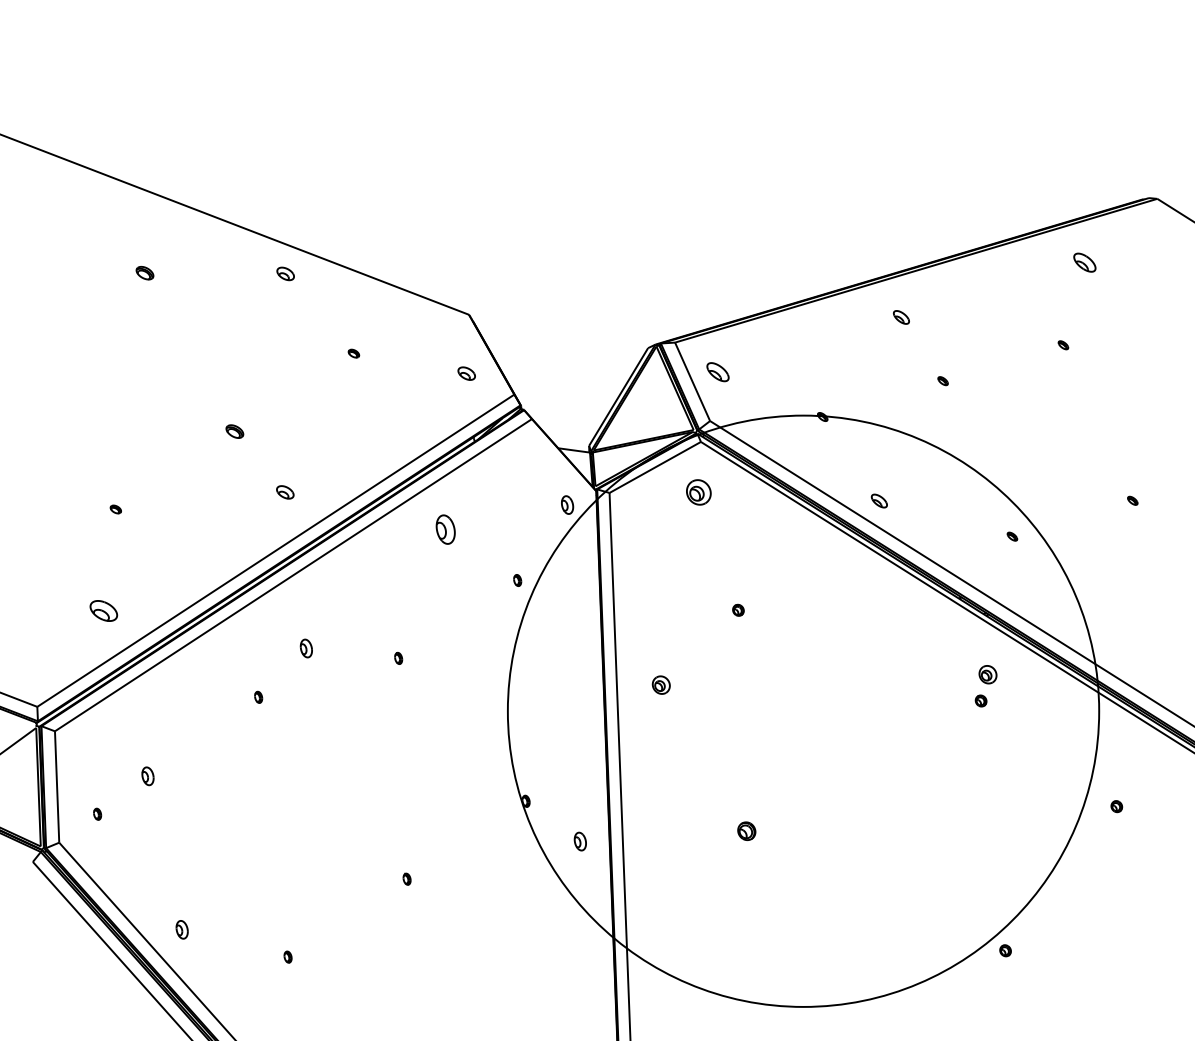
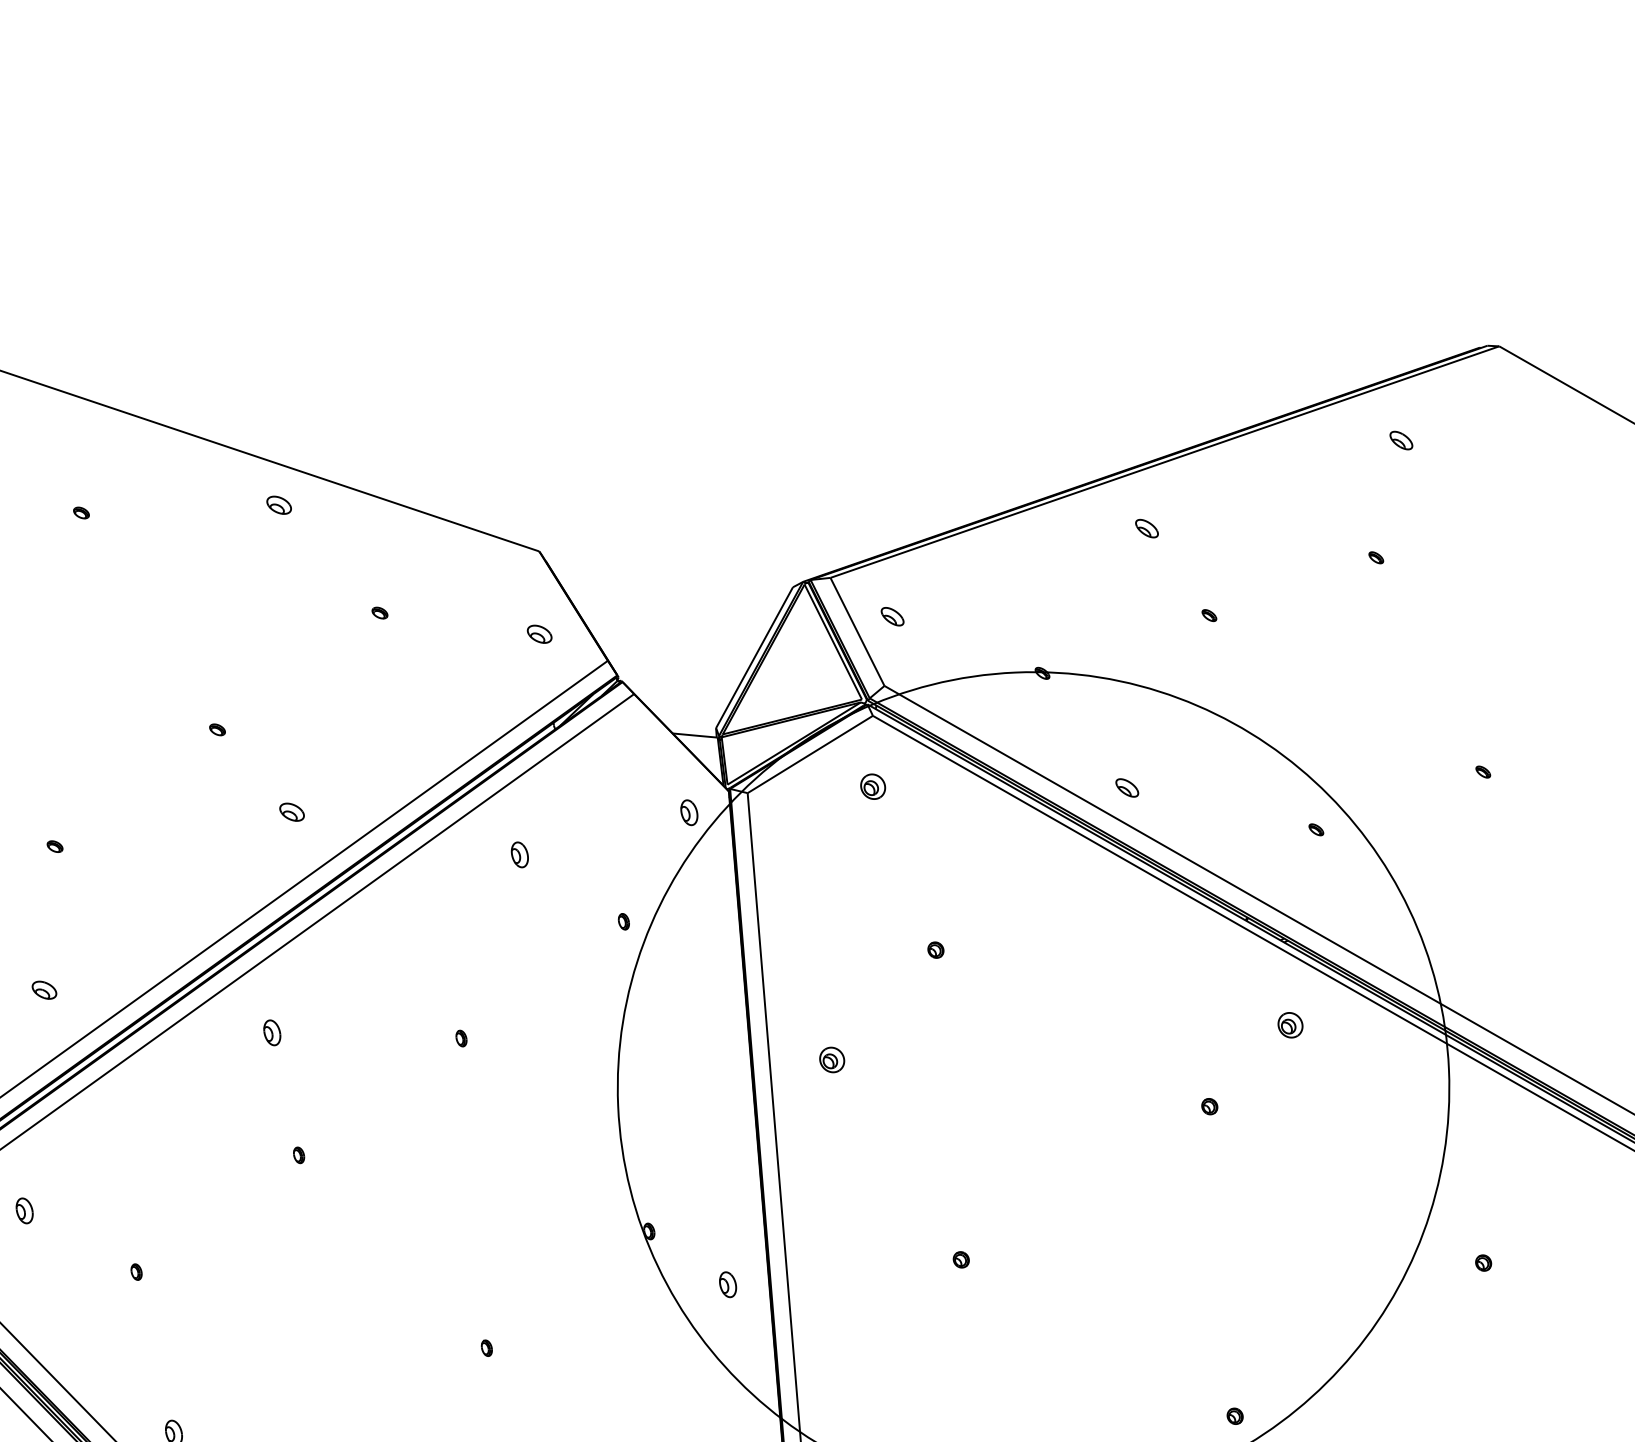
part: (1084, 262) -> (1400, 440), size x0.71
part: (144, 273) -> (80, 513), size x0.62
part: (717, 371) -> (891, 615), size x0.71
part: (234, 431) -> (216, 729), size x0.62
part: (698, 491) -> (872, 785), size x0.71
part: (445, 529) -> (519, 854), size x0.62
part: (103, 611) -> (43, 990), size x0.62
part: (305, 648) -> (271, 1032), moved
part: (258, 696) -> (298, 1154), moved
part: (980, 700) -> (1208, 1105), moved
part: (147, 776) -> (24, 1211), moved
part: (1116, 806) -> (1483, 1262), moved
part: (97, 813) -> (136, 1271), moved
part: (746, 830) -> (960, 1258), size x0.62
part: (1005, 950) -> (1235, 1415), moved

